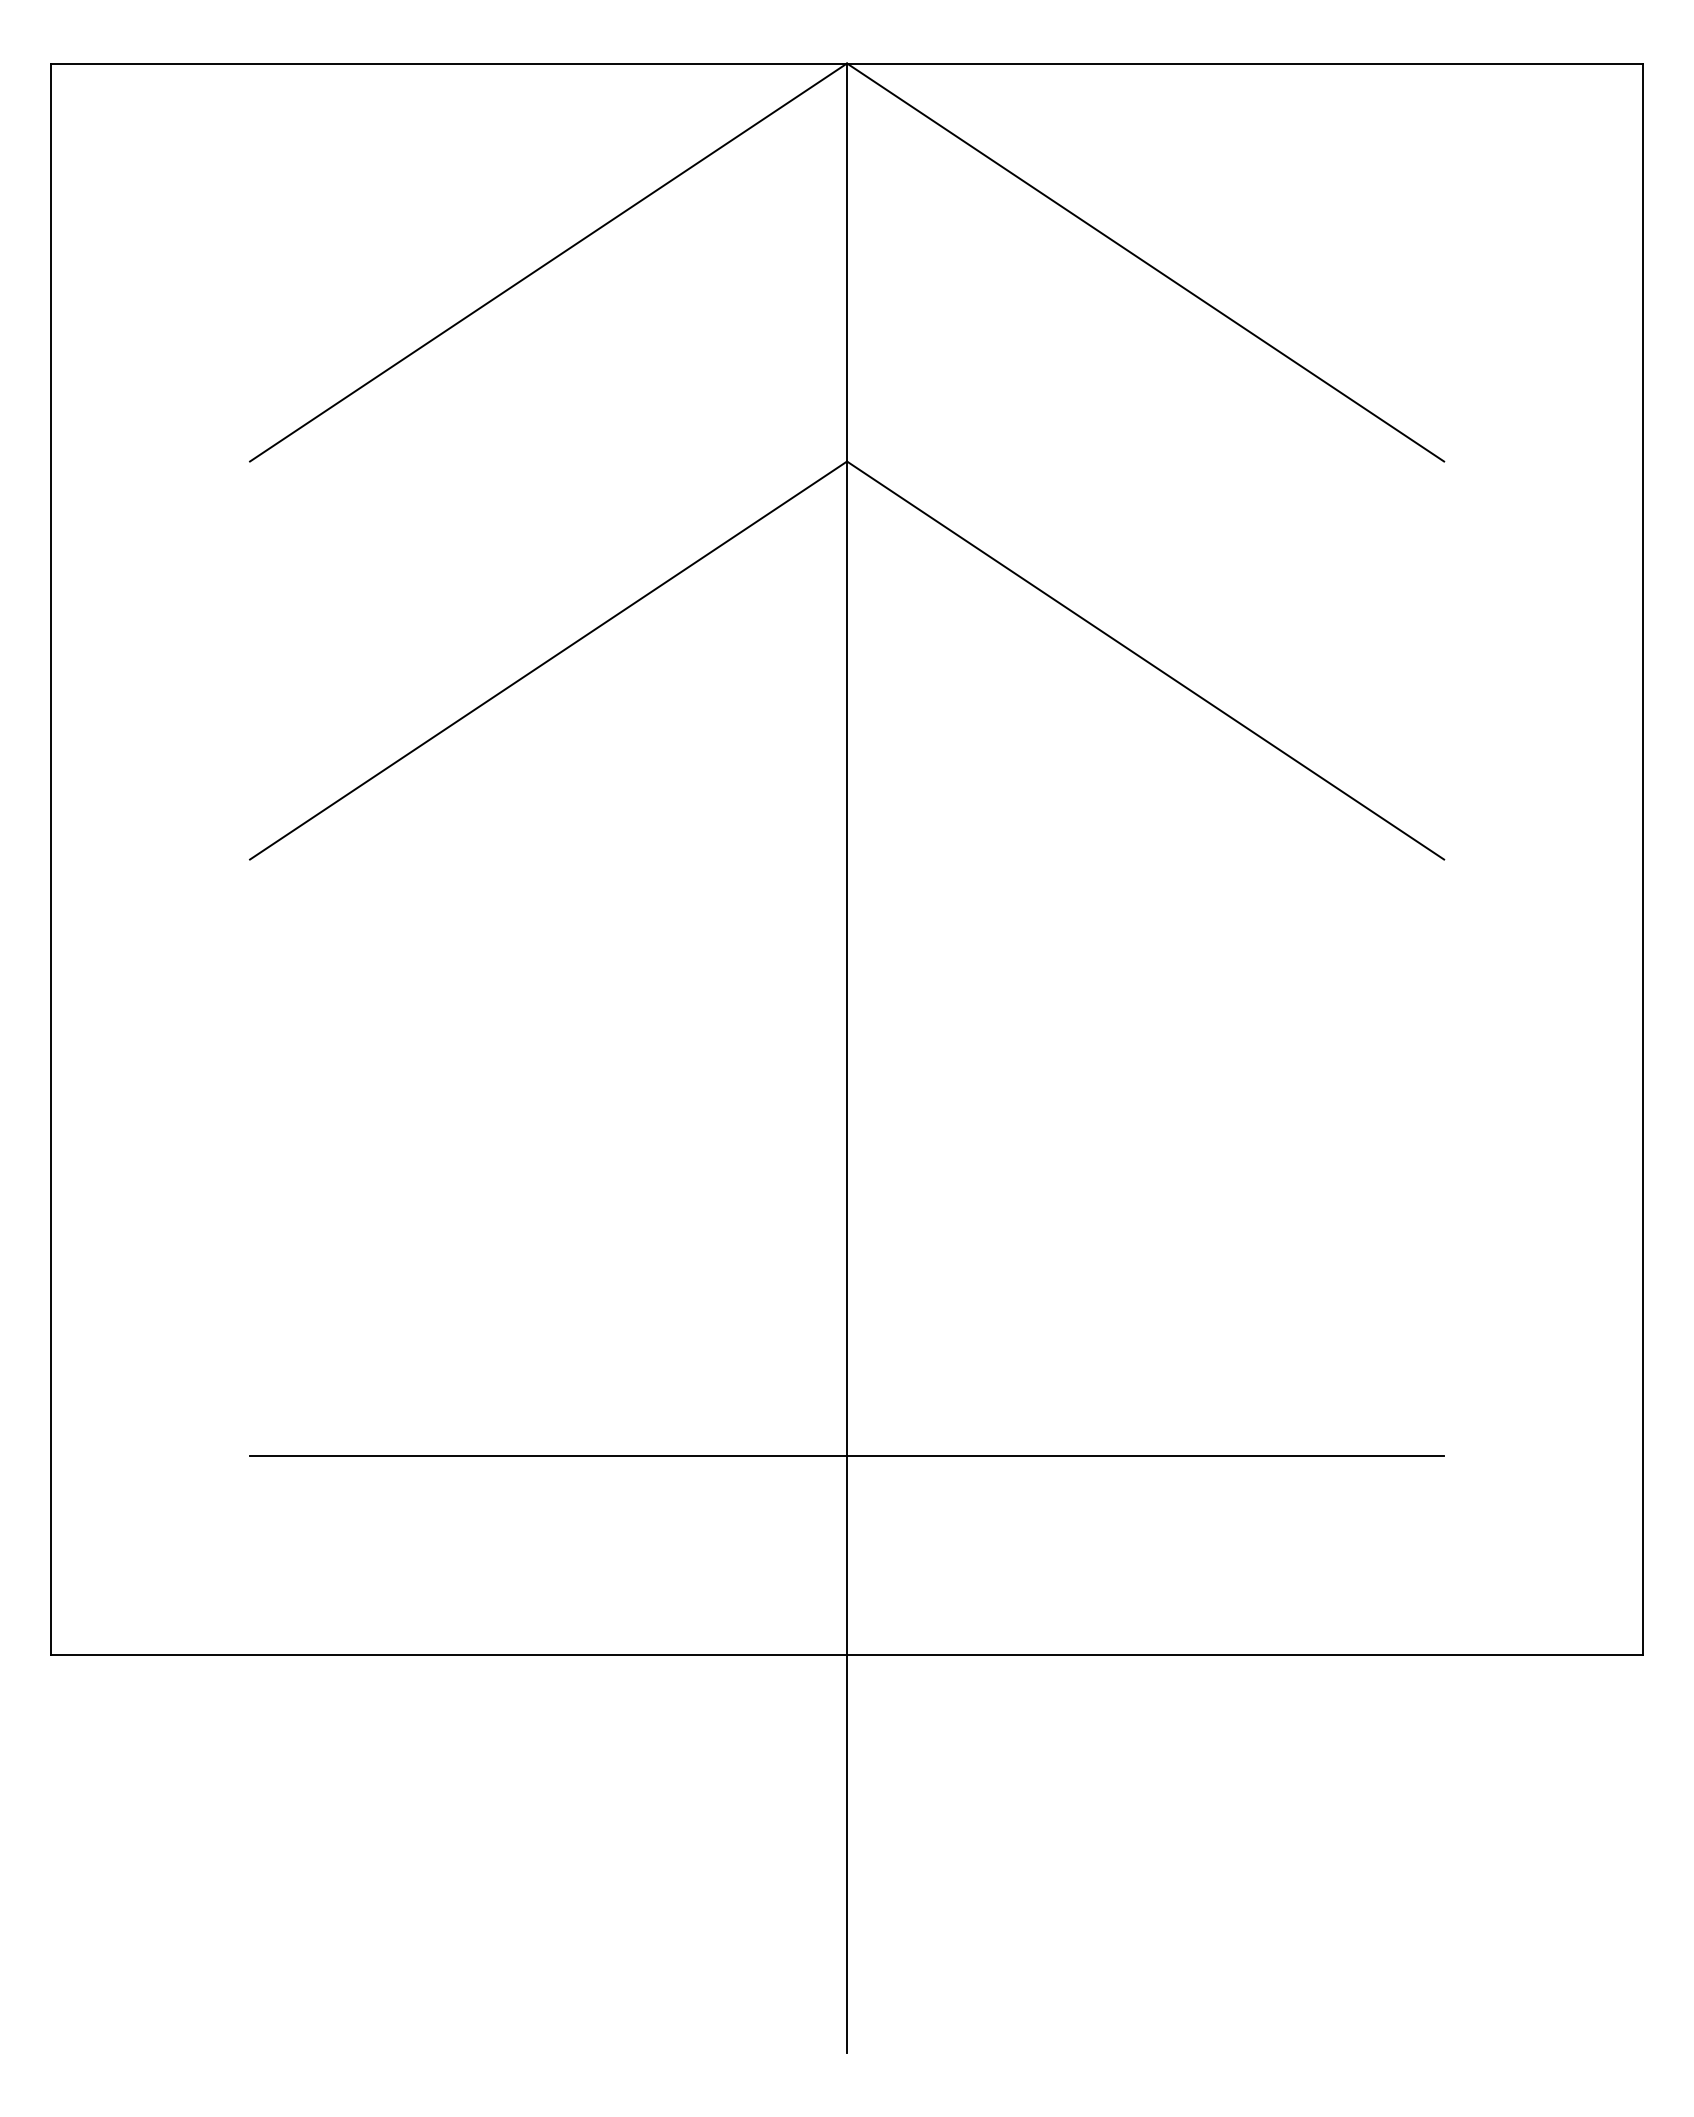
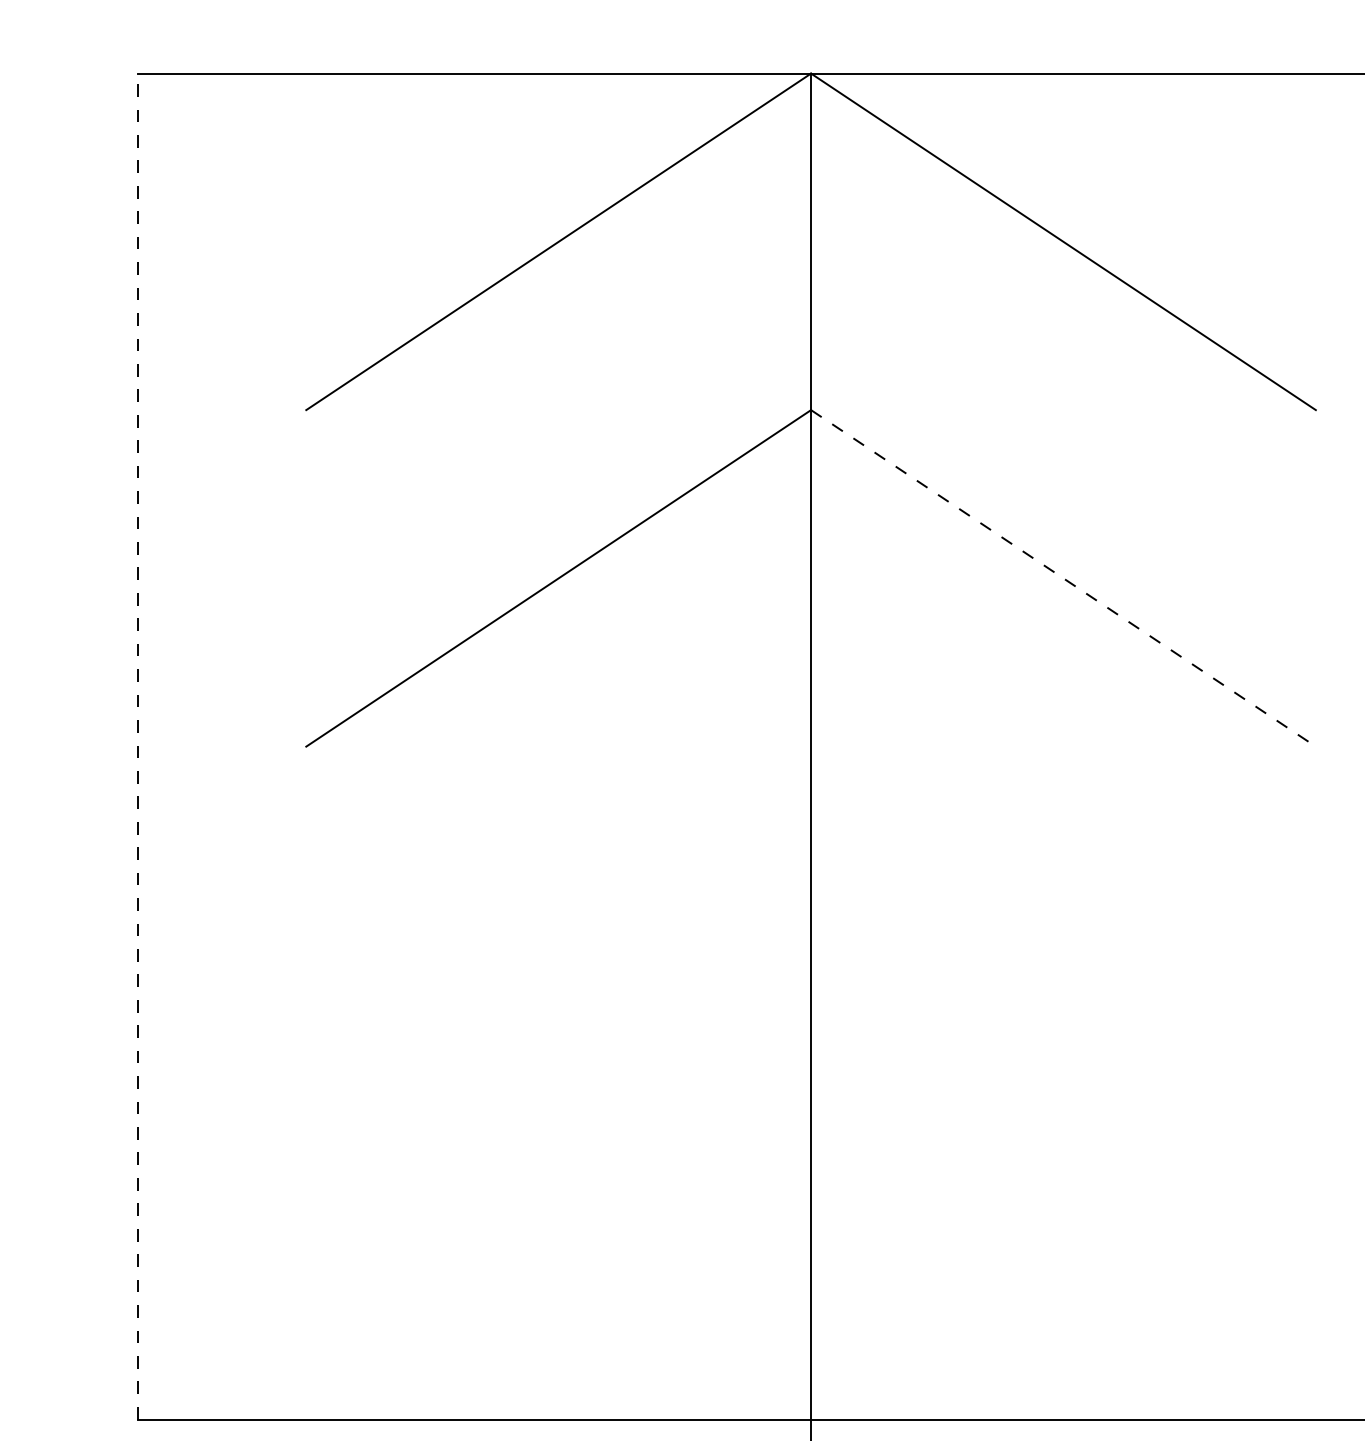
line: (1145, 660) -> (1063, 578), solid -> dashed
line: (51, 859) -> (138, 746), solid -> dashed
line: (847, 1456) -> (811, 1251), removed

